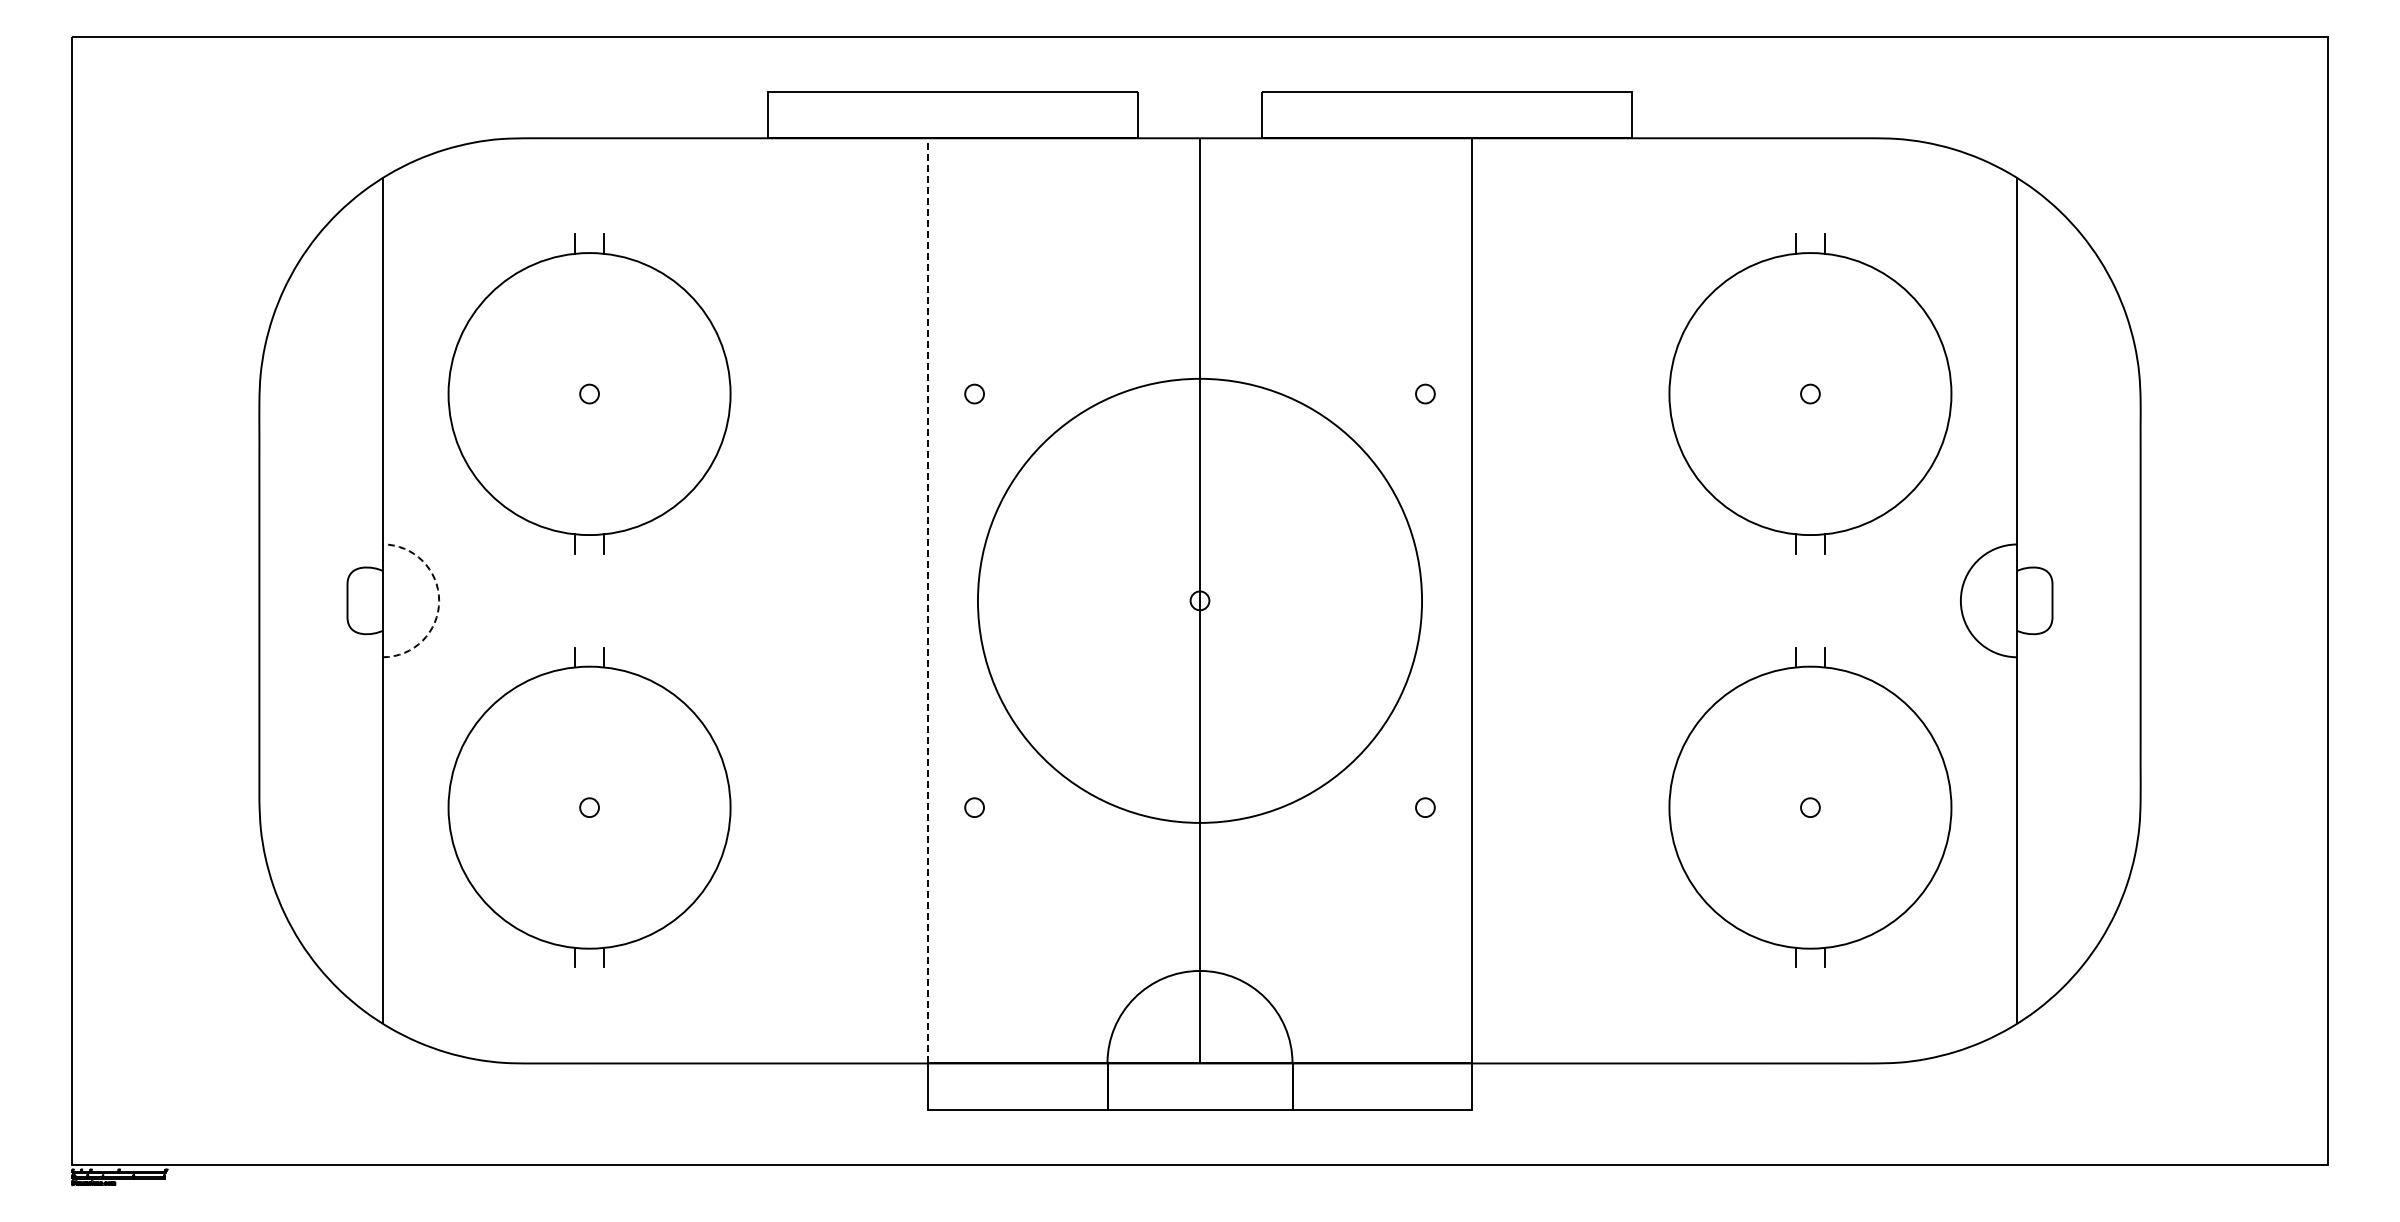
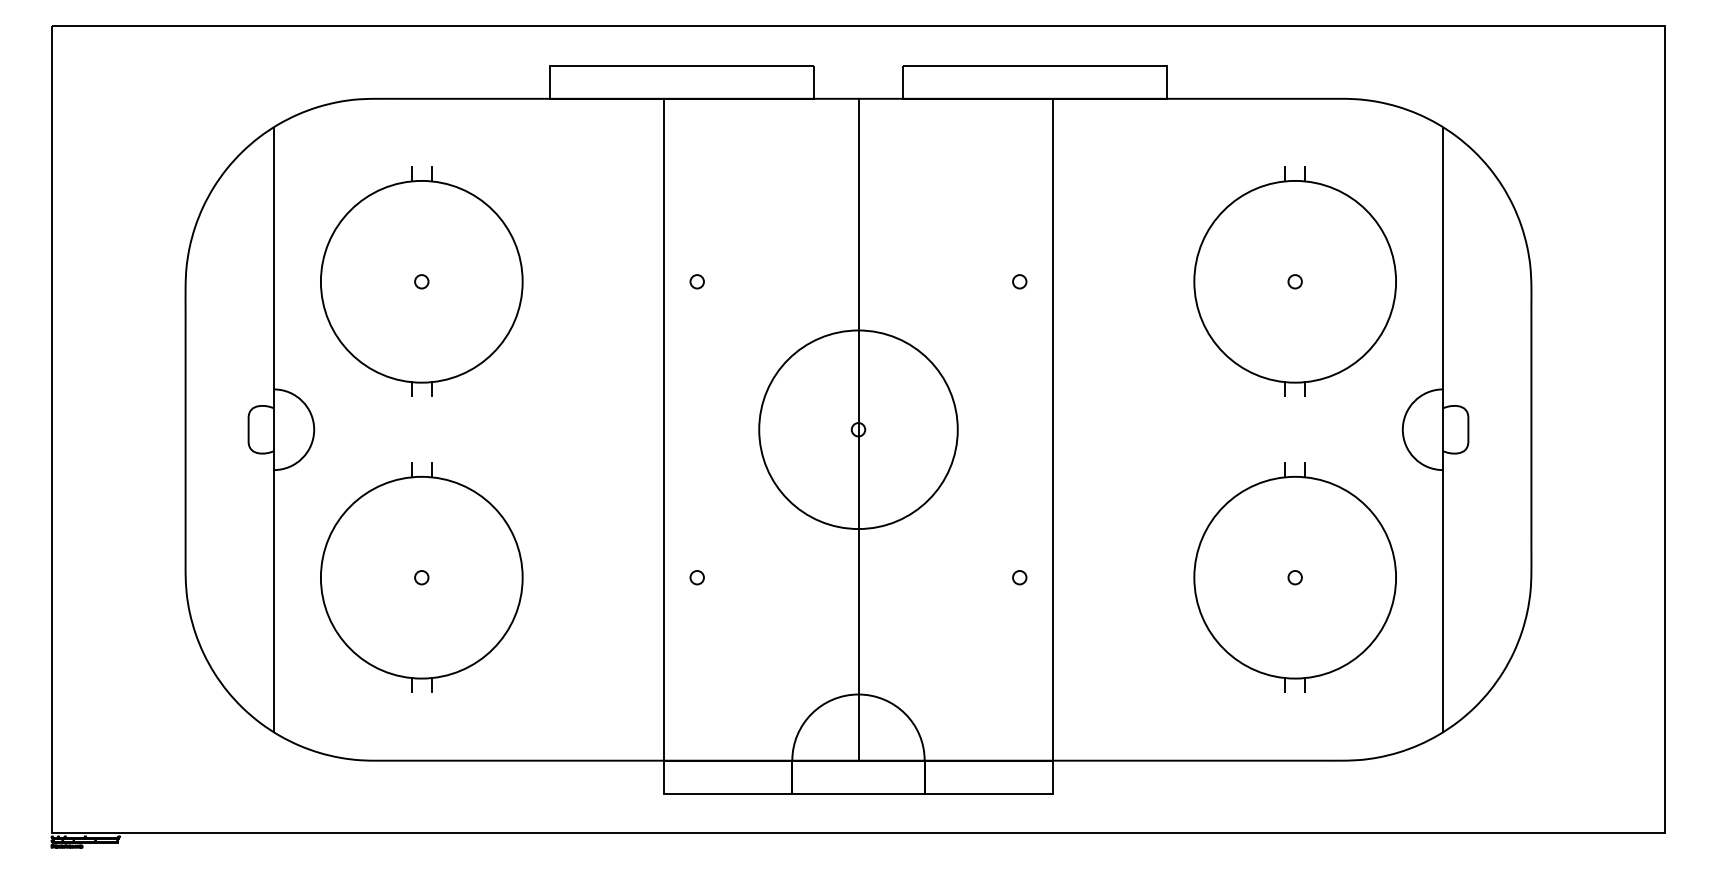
arc: (439, 600) -> (314, 429), dashed -> solid
line: (927, 600) -> (663, 429), dashed -> solid
circle: (1199, 600) -> (858, 429), size x0.62

